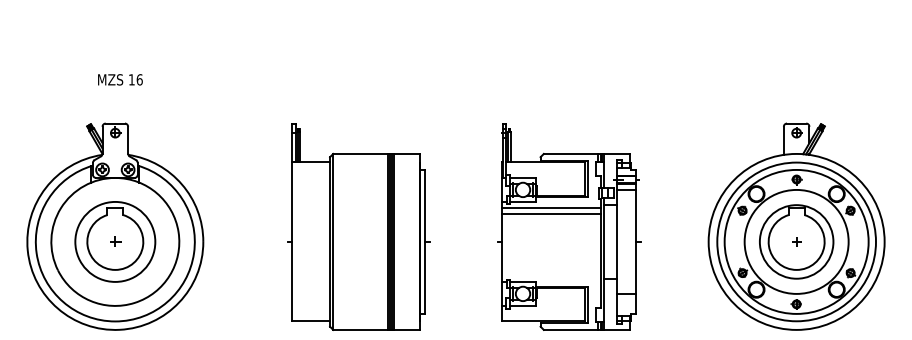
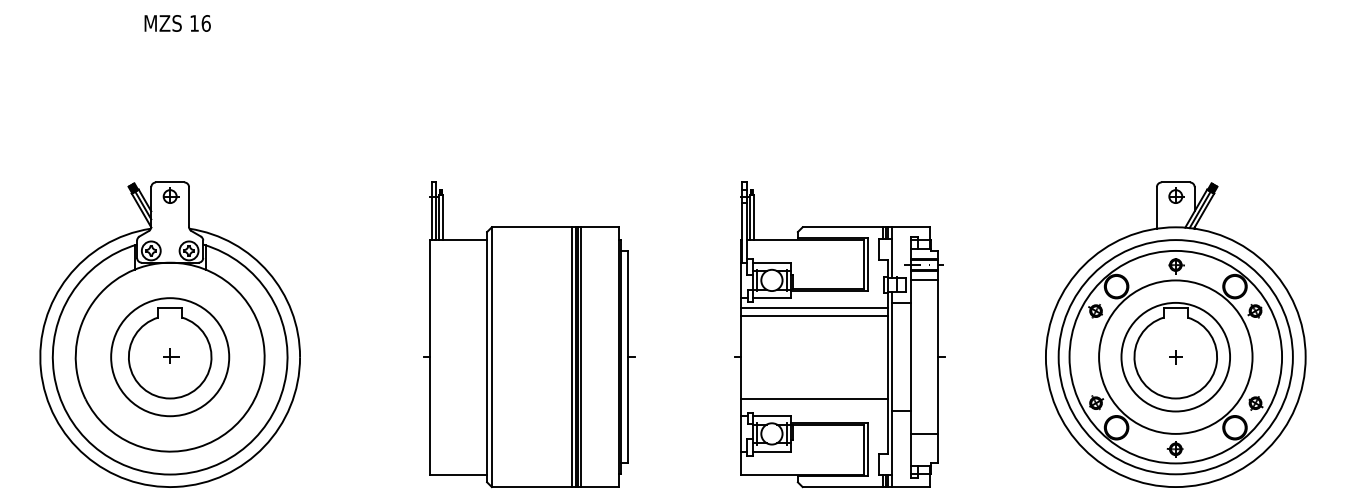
text: (120, 79) -> (177, 22), moved
line: (551, 269) -> (813, 397), added

